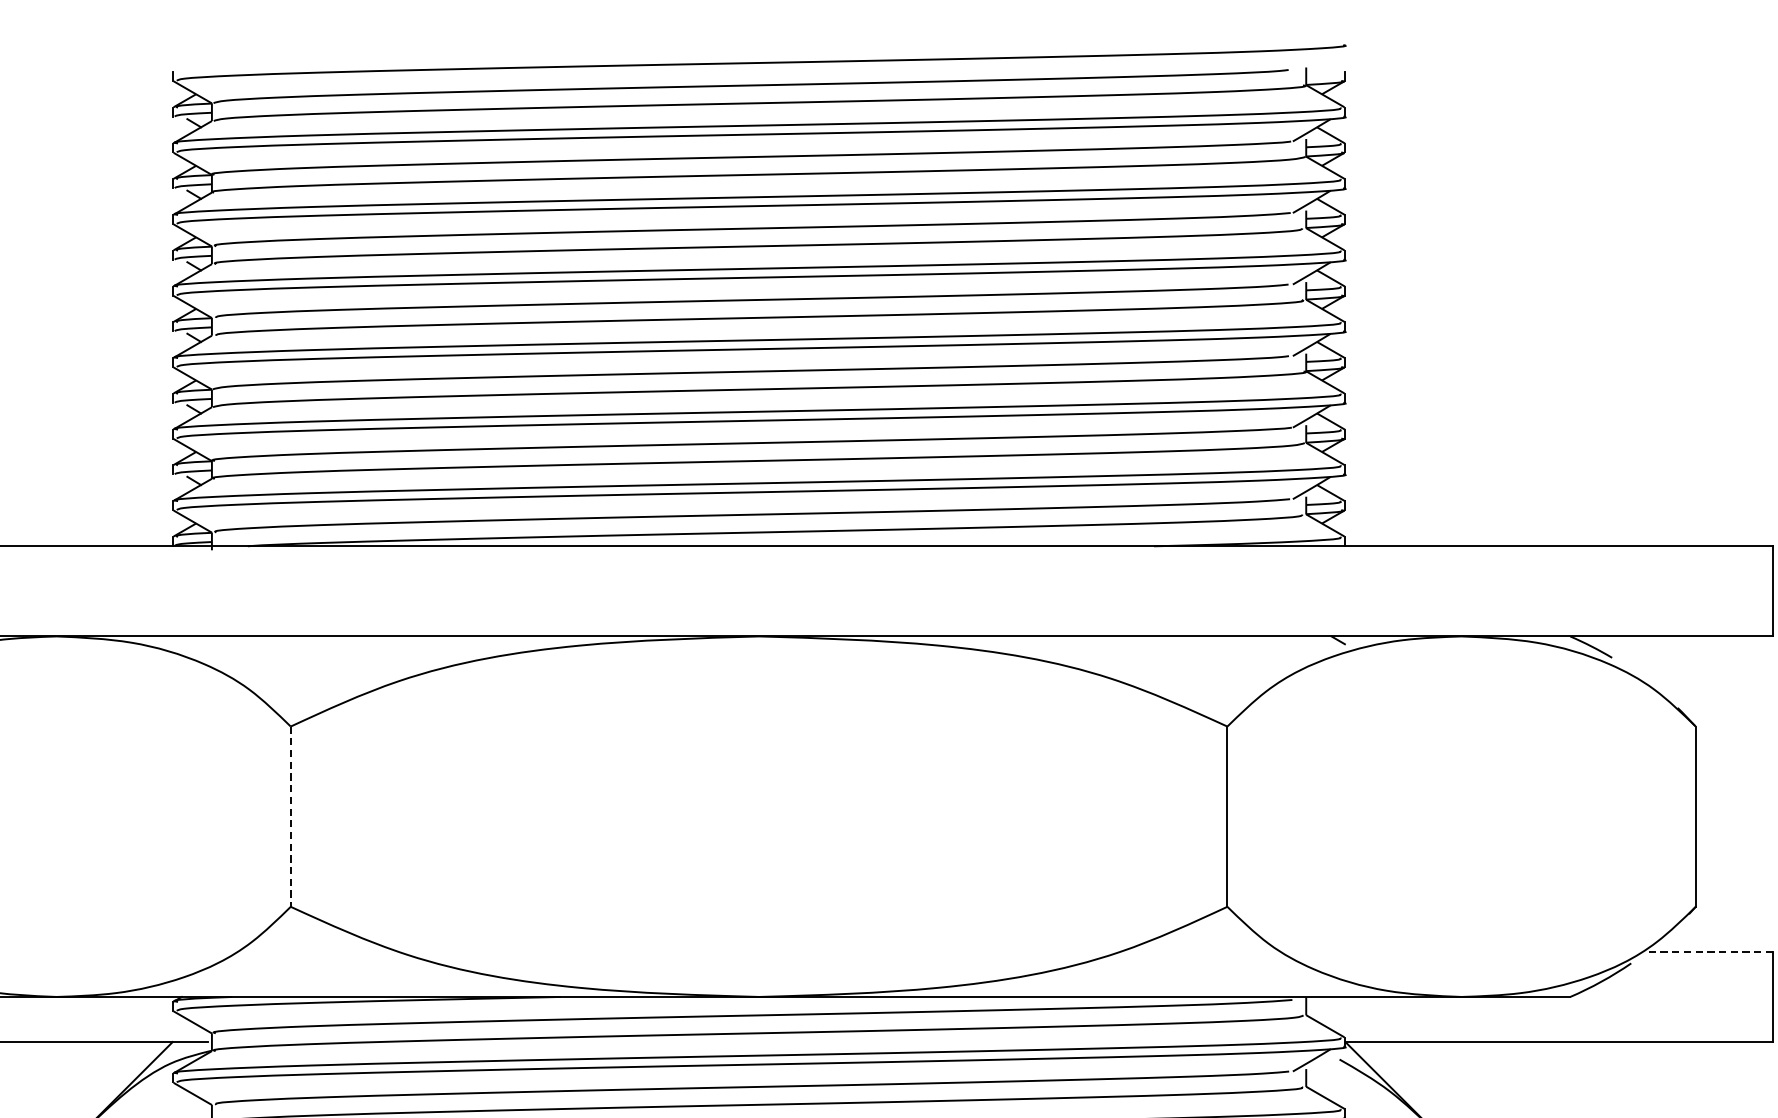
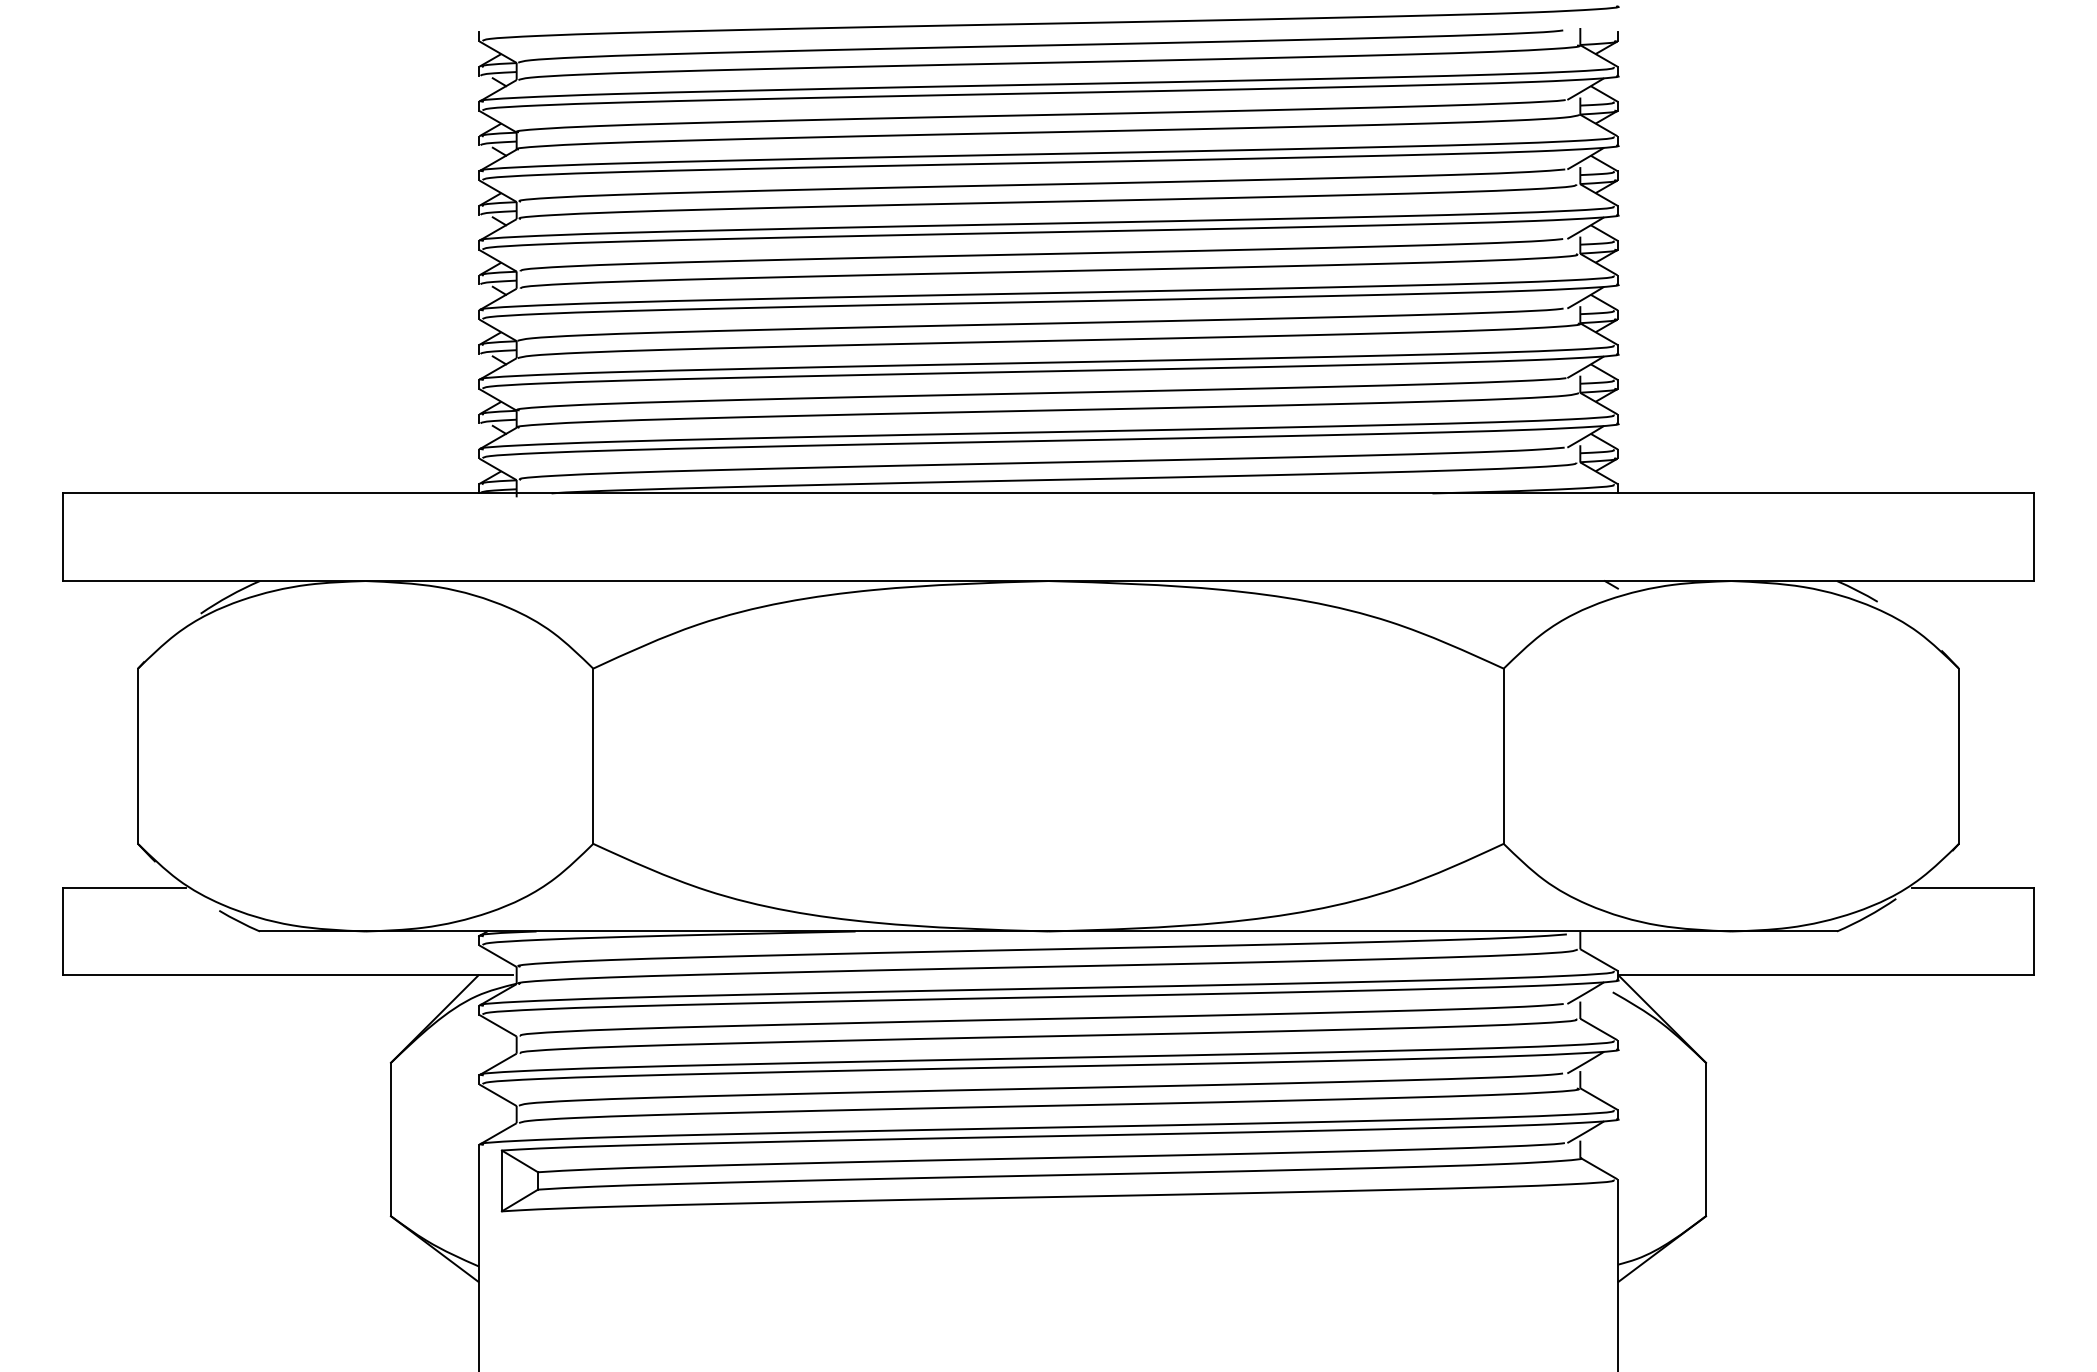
line: (290, 816) -> (593, 756), dashed -> solid
line: (1709, 951) -> (1972, 887), dashed -> solid

